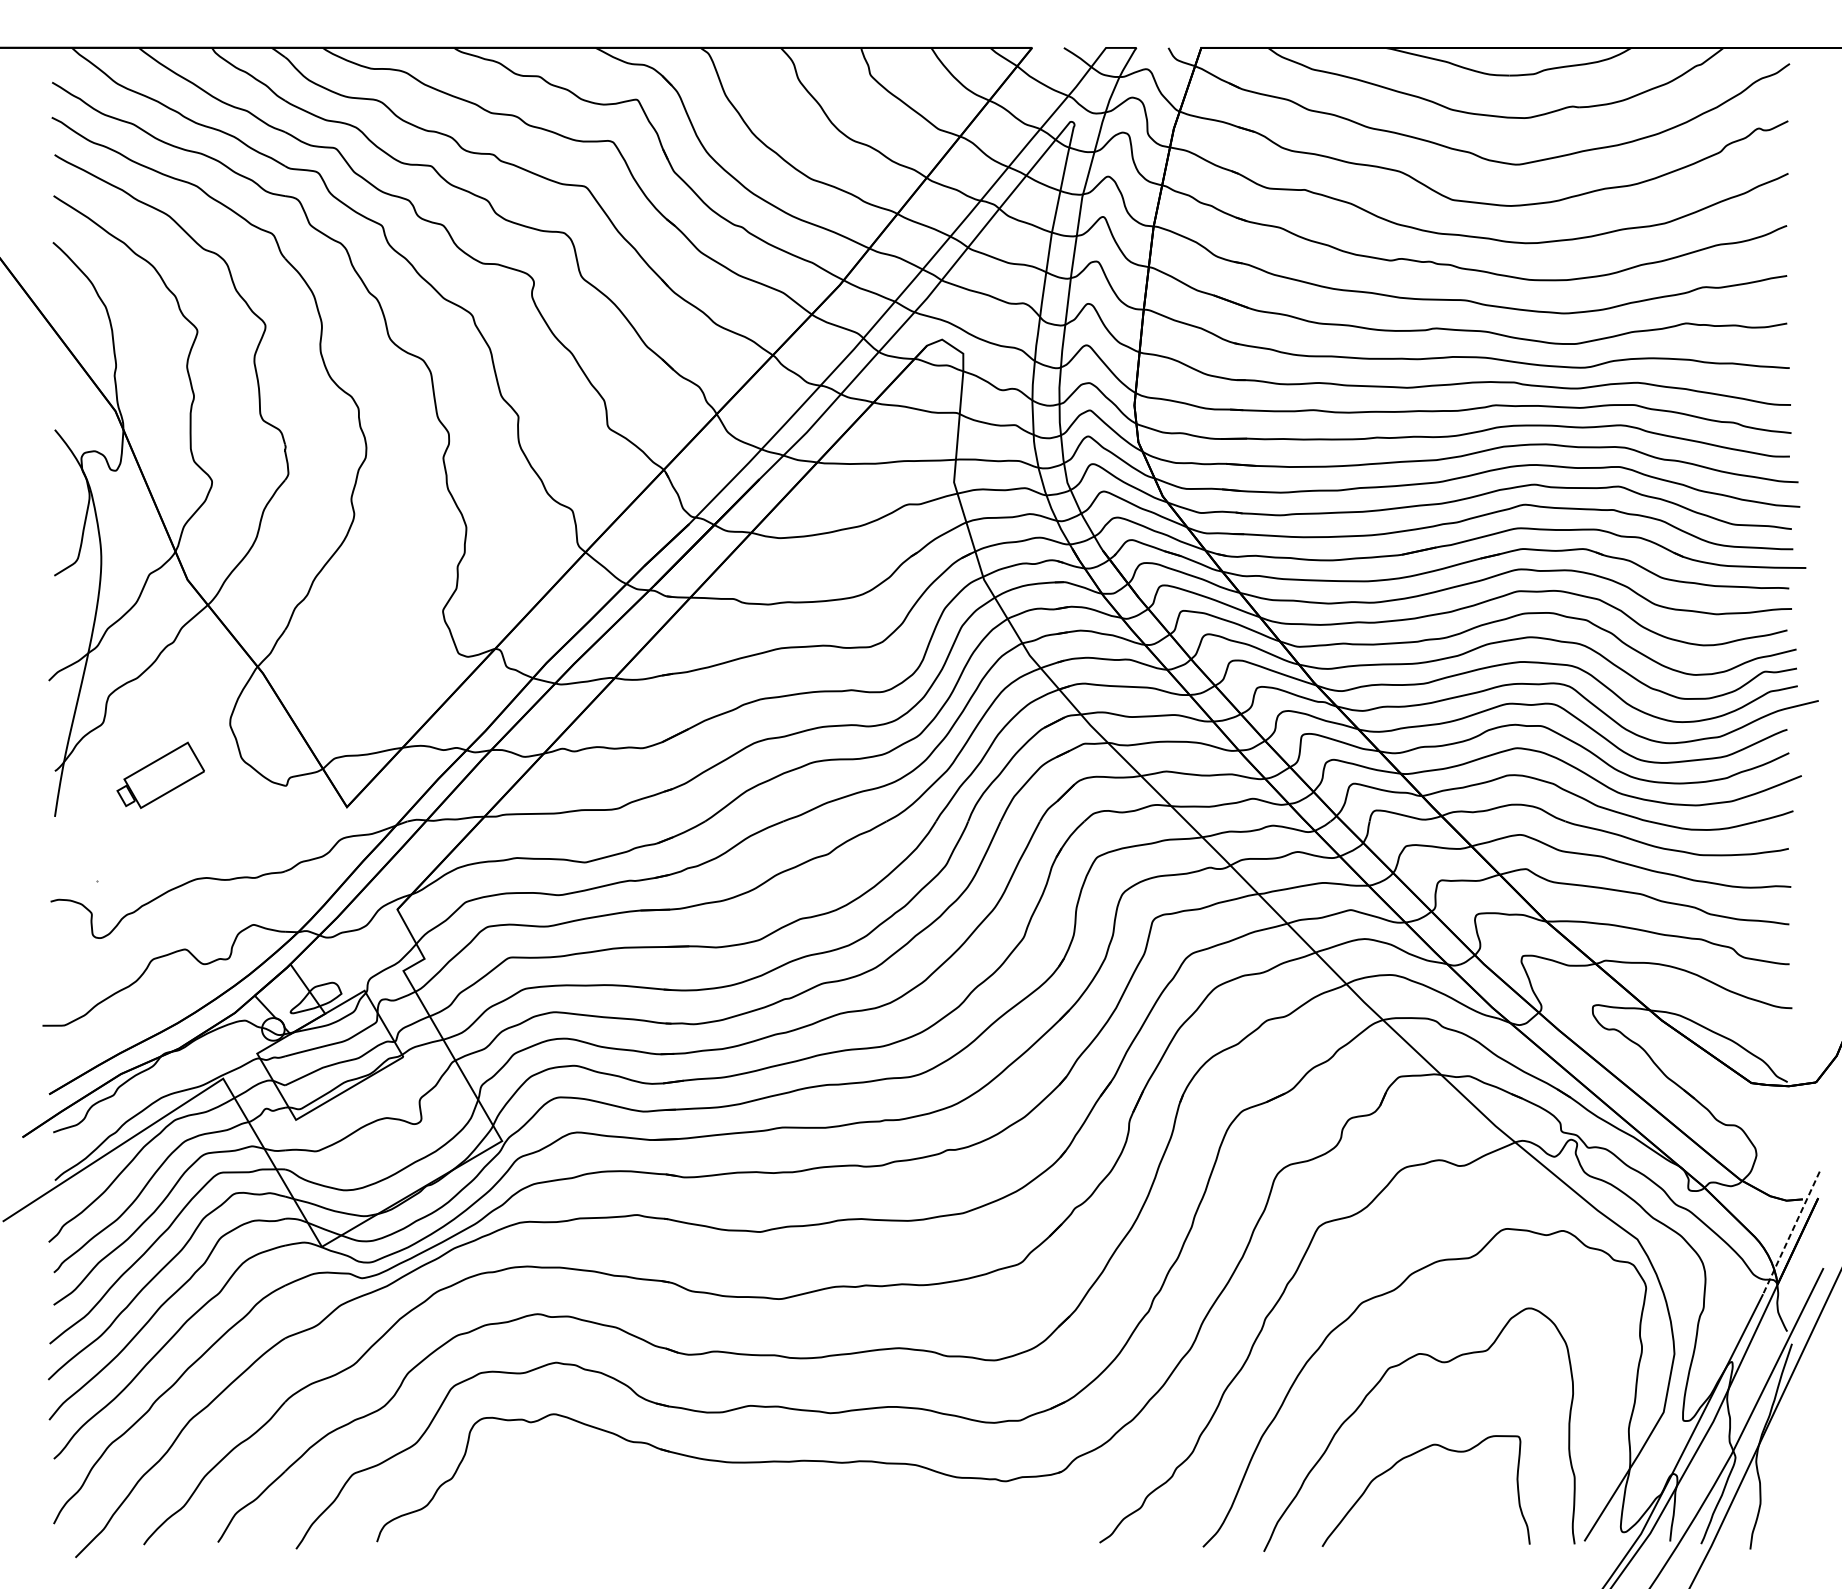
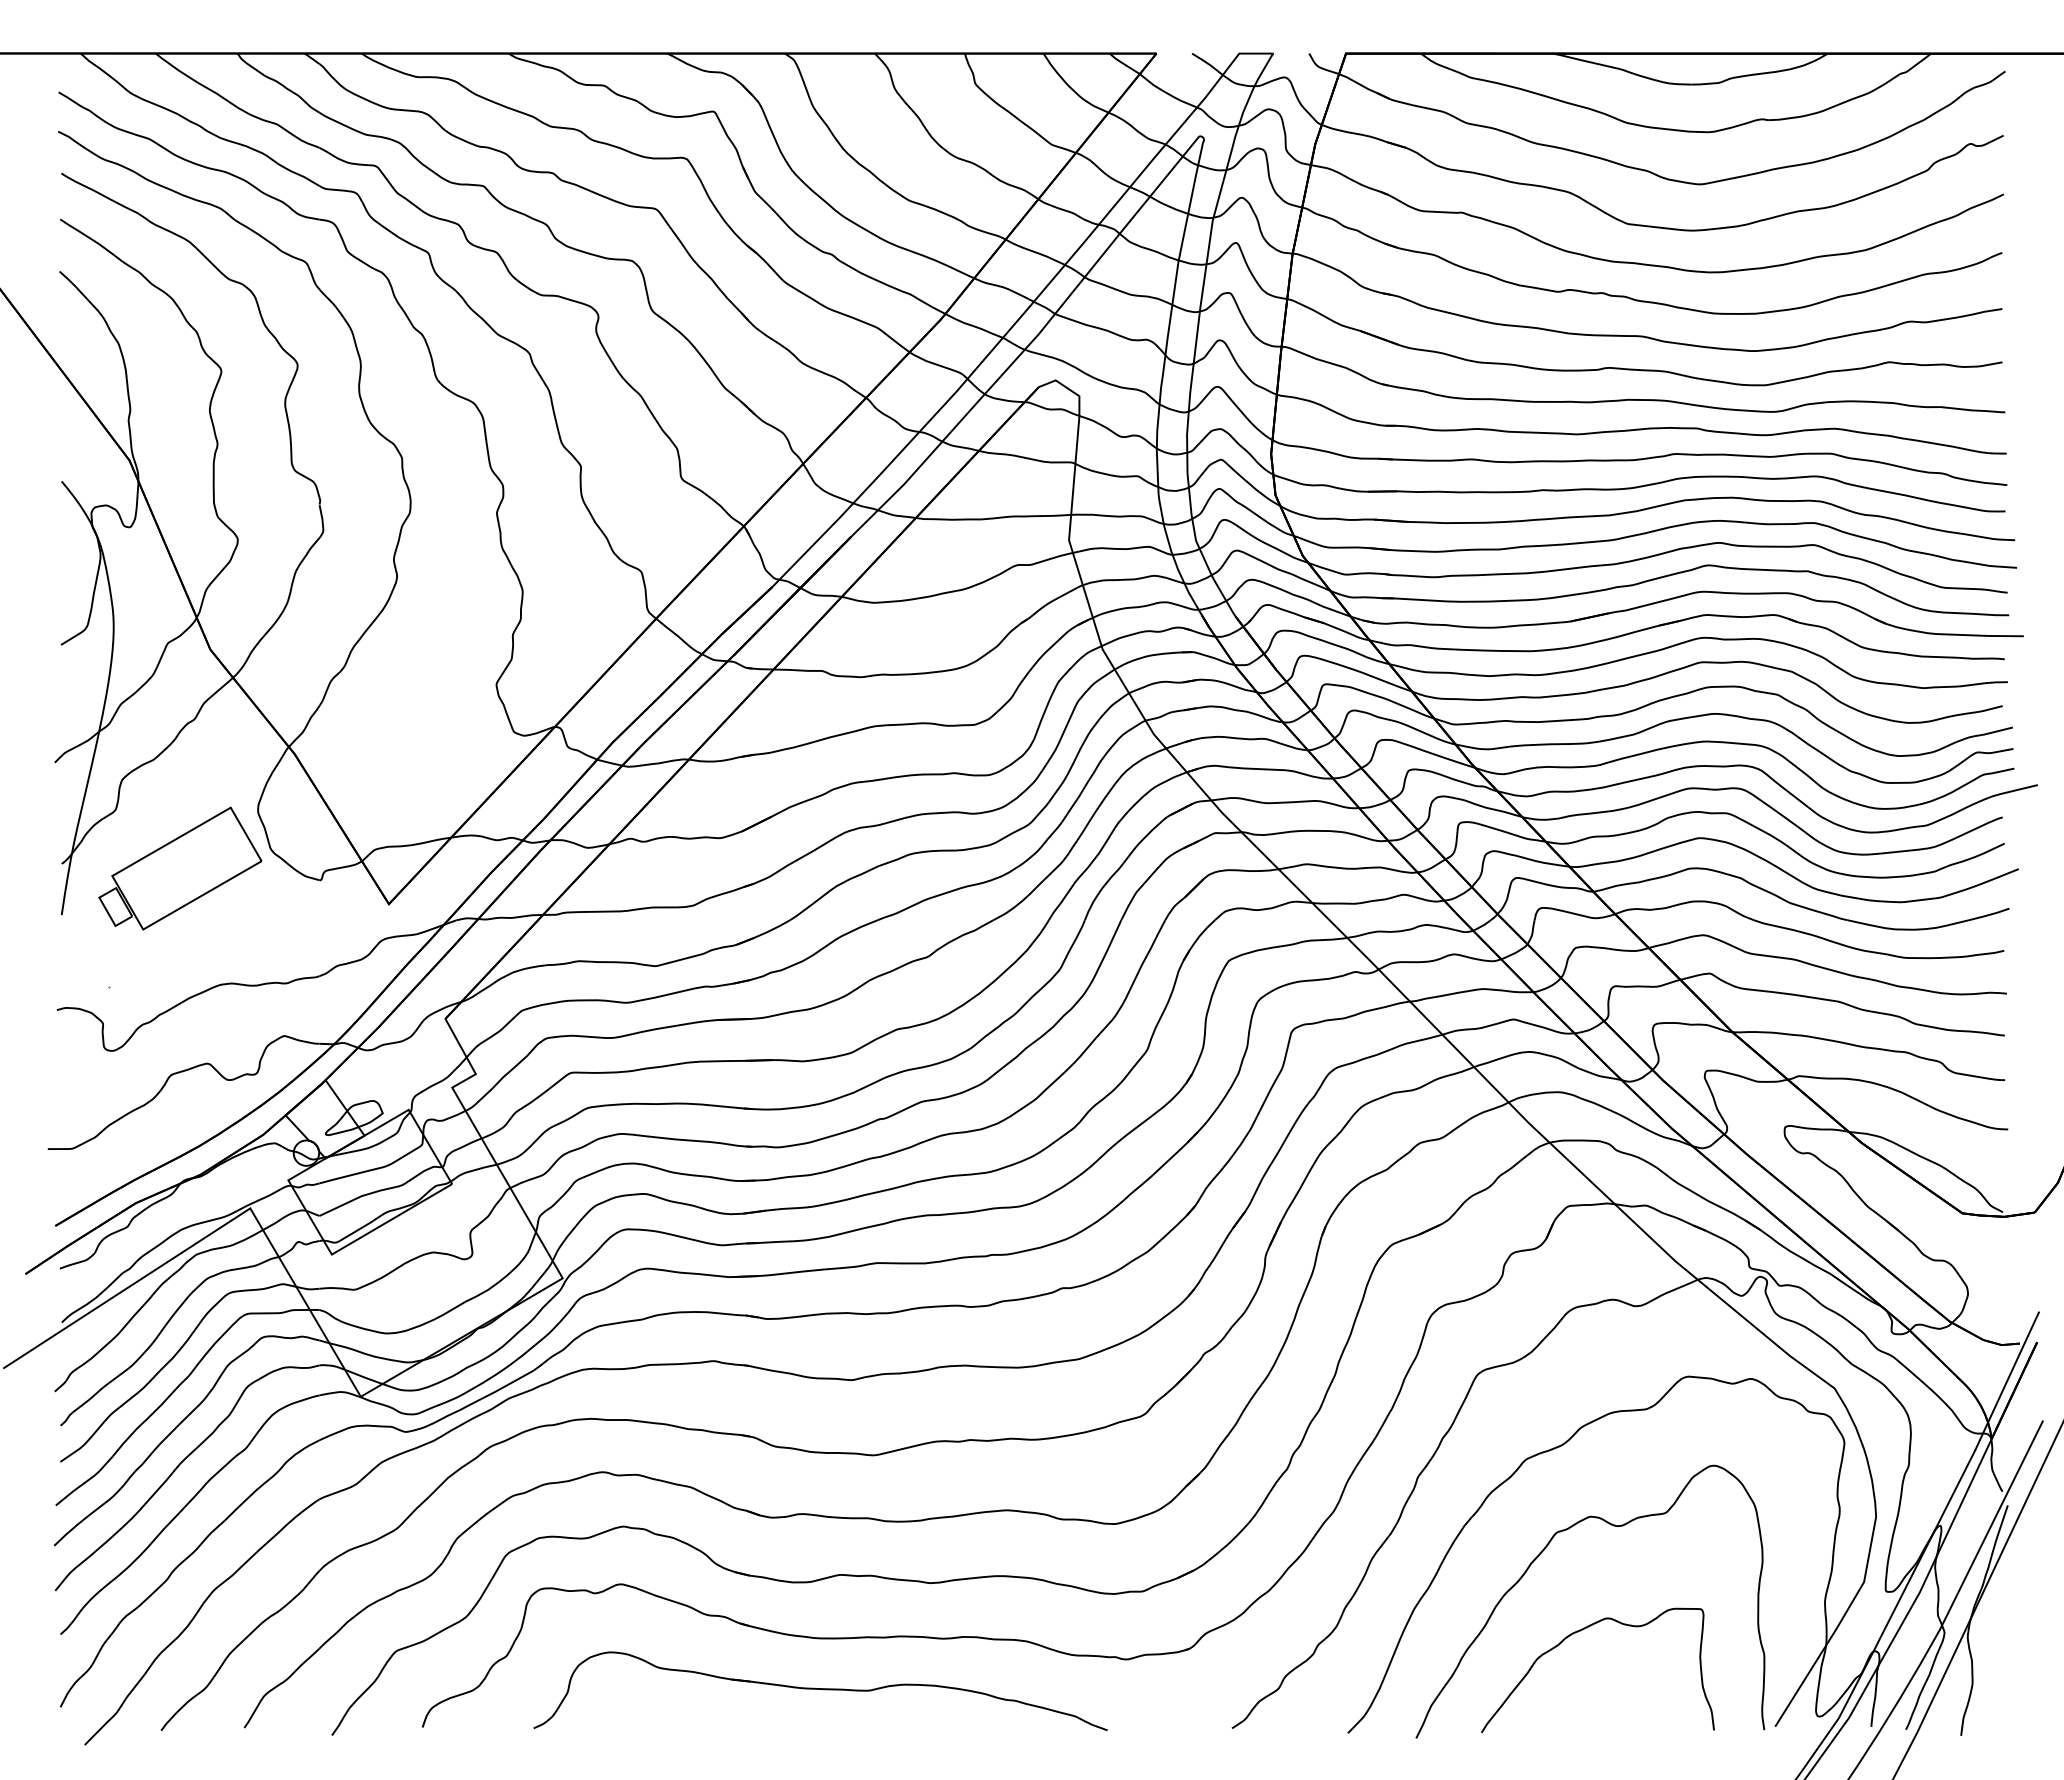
part: (160, 775) -> (180, 868), size x1.67
line: (1791, 1233) -> (2007, 1381), dashed -> solid
part: (732, 1509) -> (820, 1690), added

